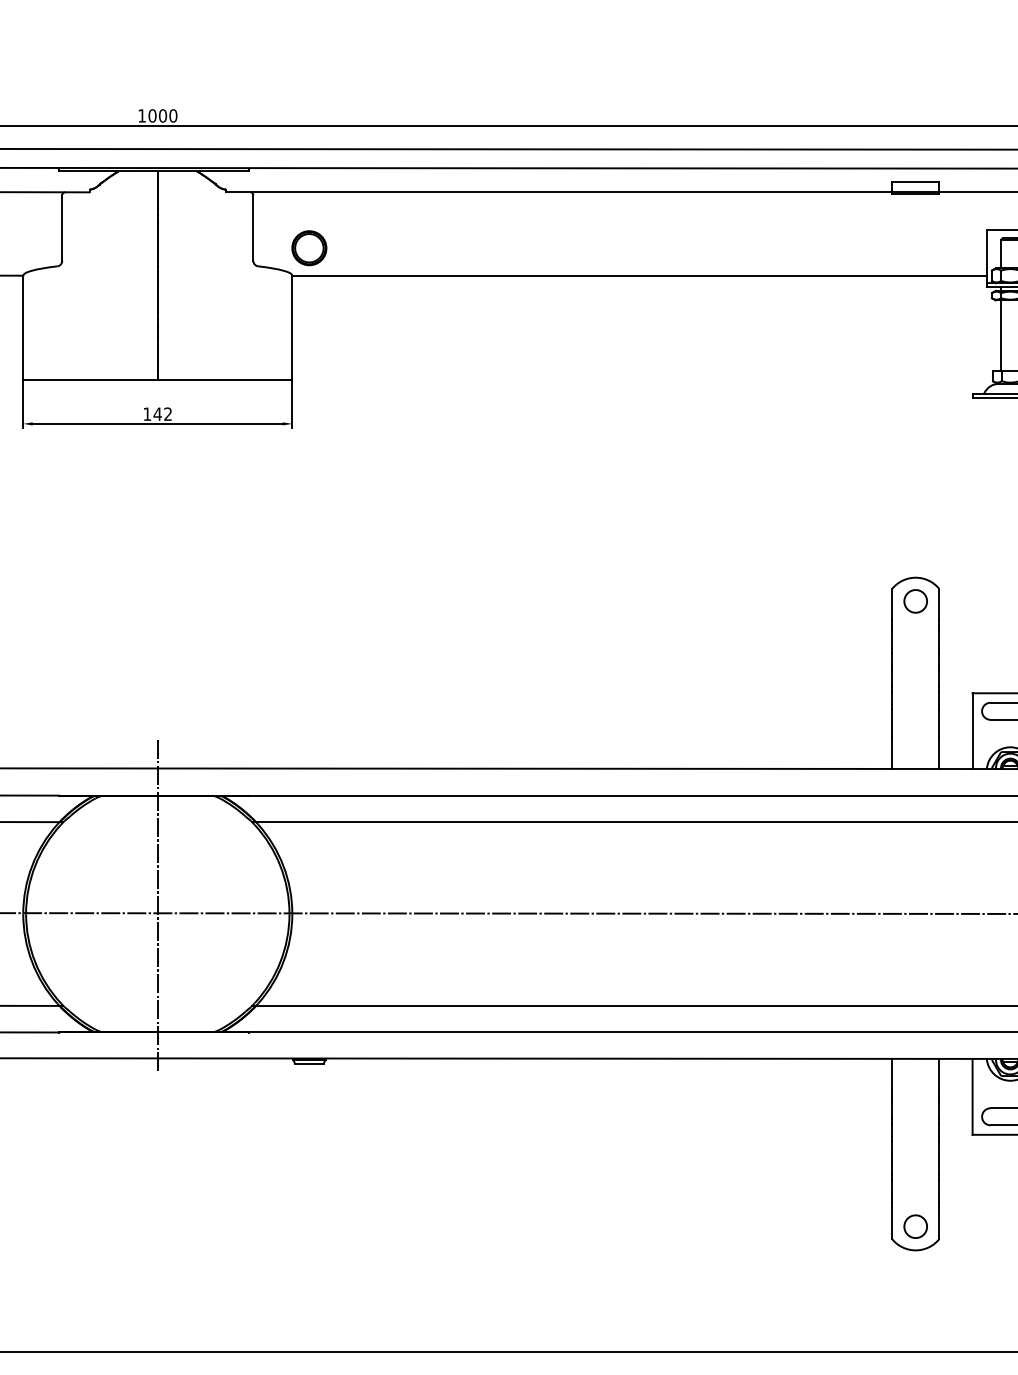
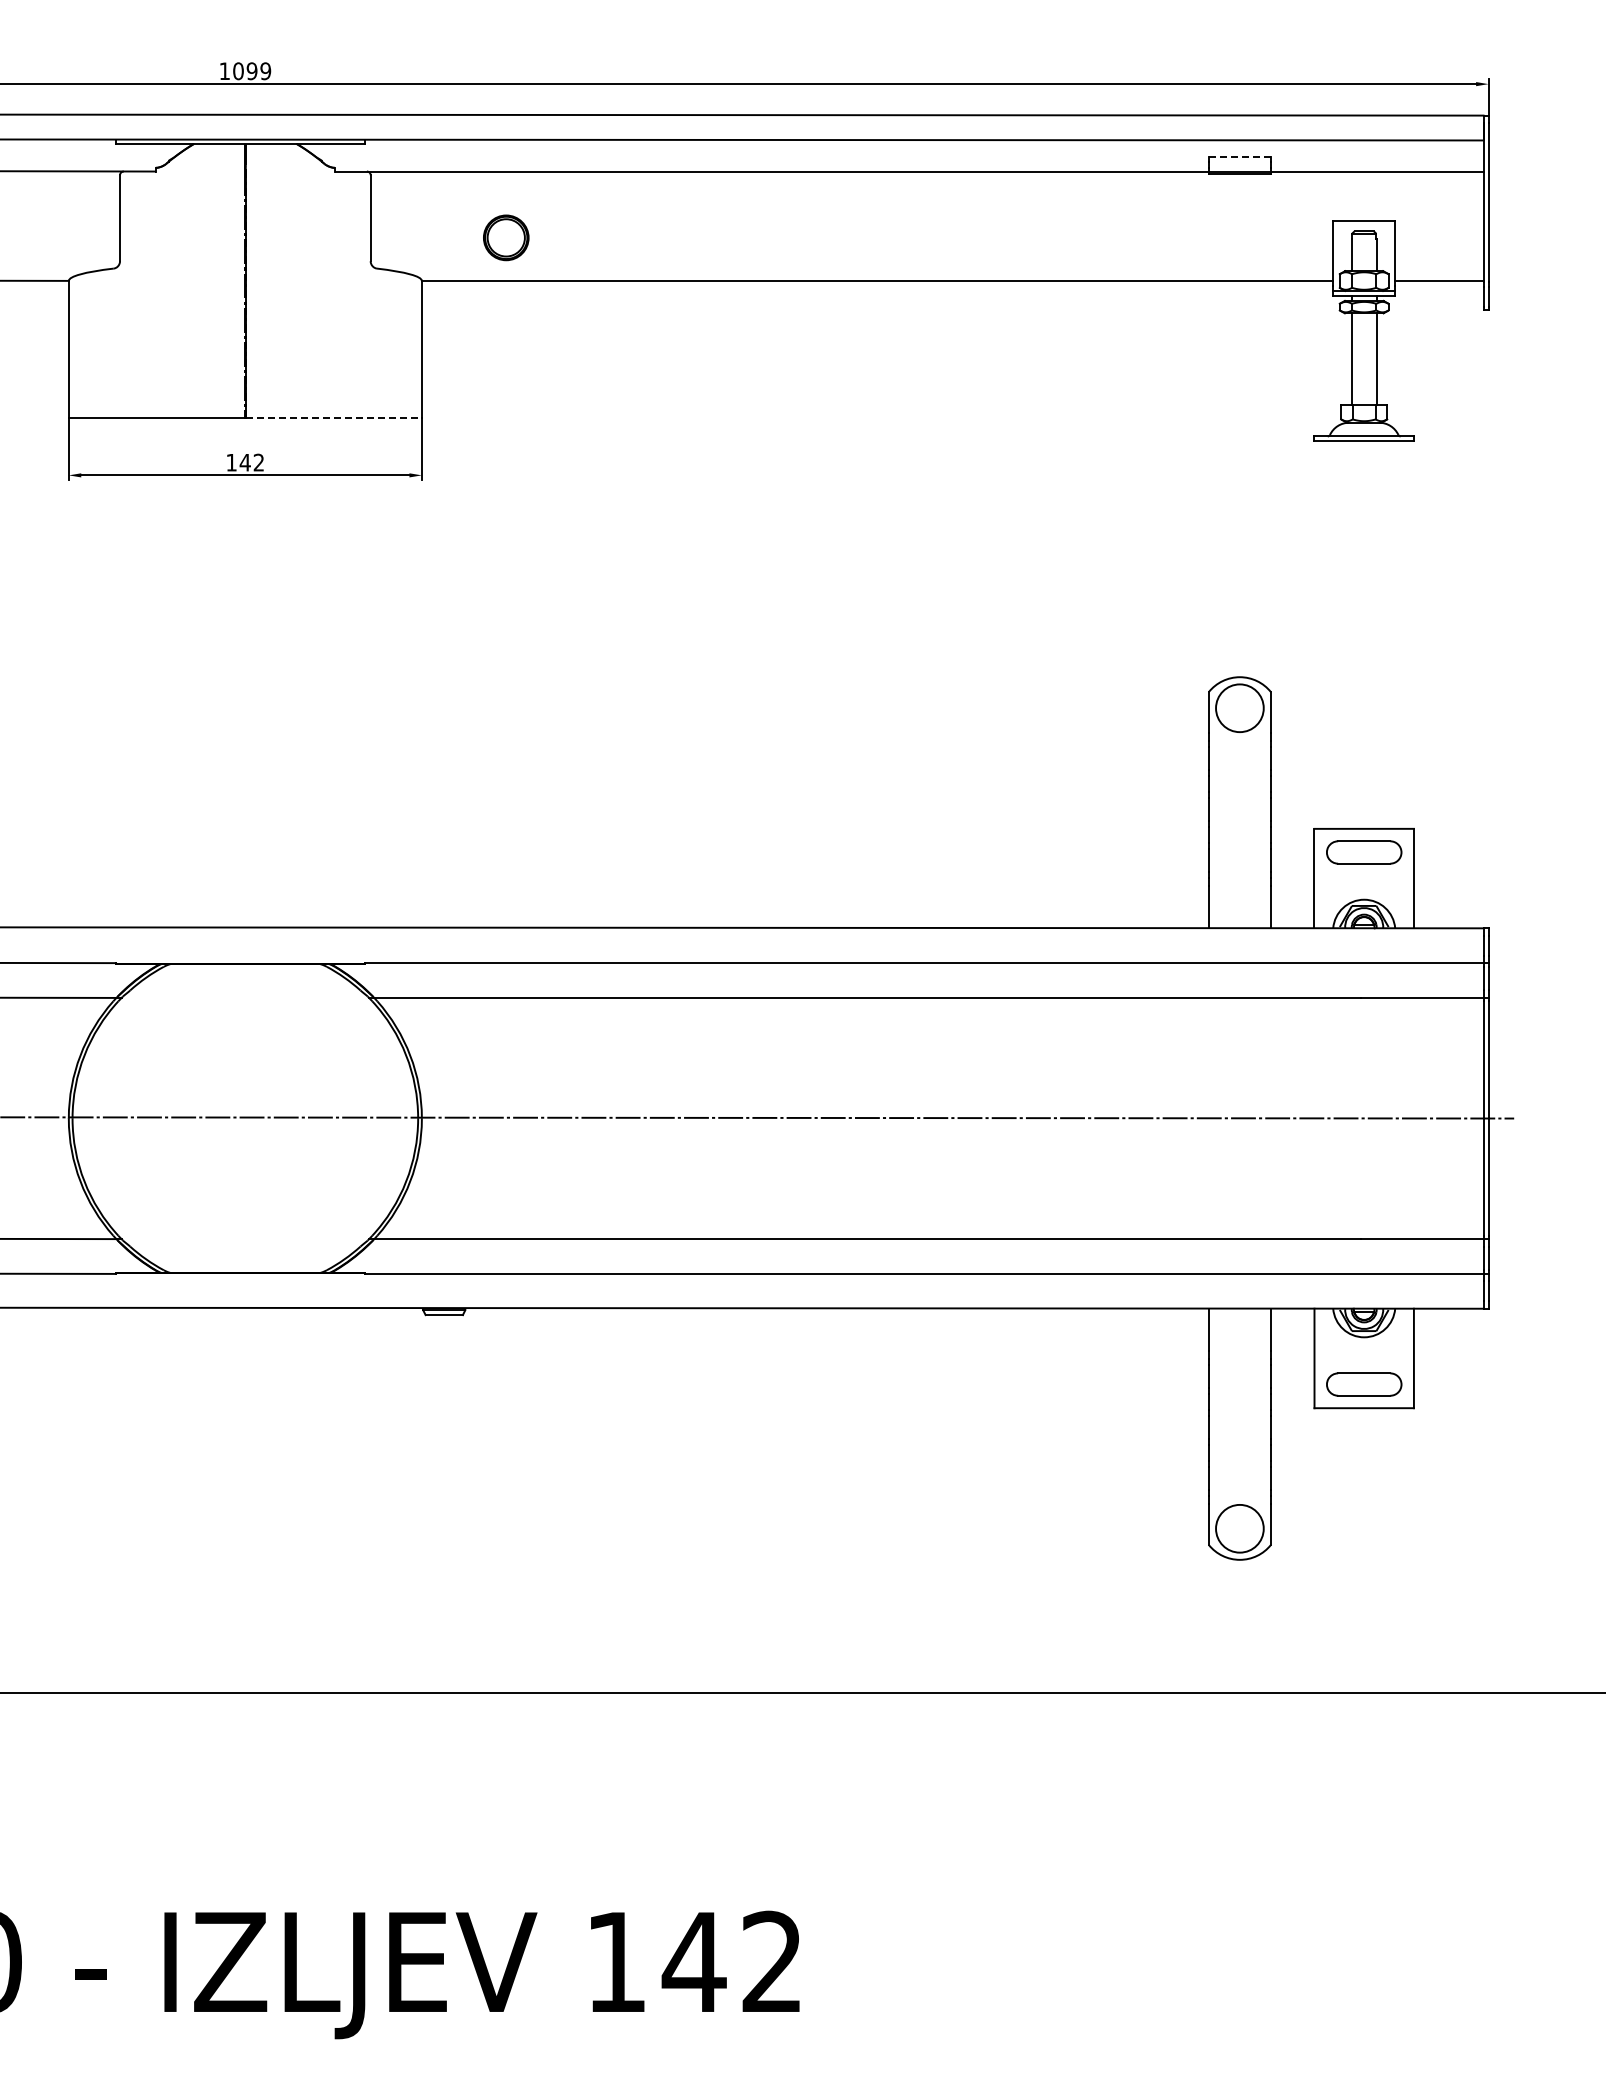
text: (167, 116) -> (258, 71), 1000 -> 1099
line: (916, 181) -> (1240, 157), solid -> dashed
part: (309, 247) -> (506, 237), moved
line: (225, 379) -> (334, 417), solid -> dashed
circle: (915, 601) -> (1239, 708), size x1.6
line: (157, 905) -> (245, 1107), removed
circle: (915, 1226) -> (1239, 1528), size x1.6

